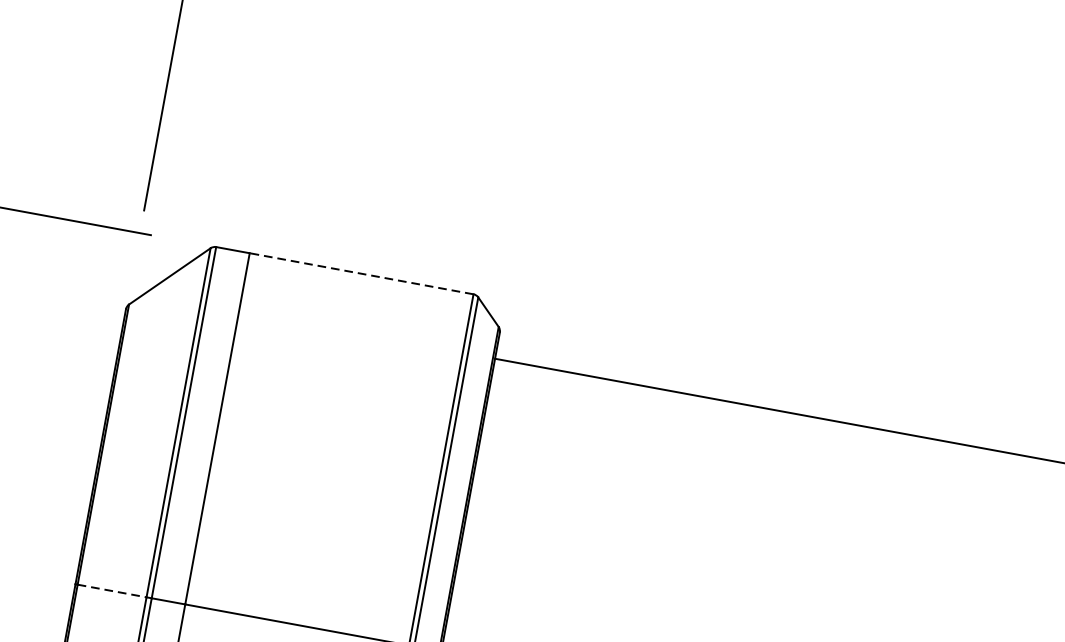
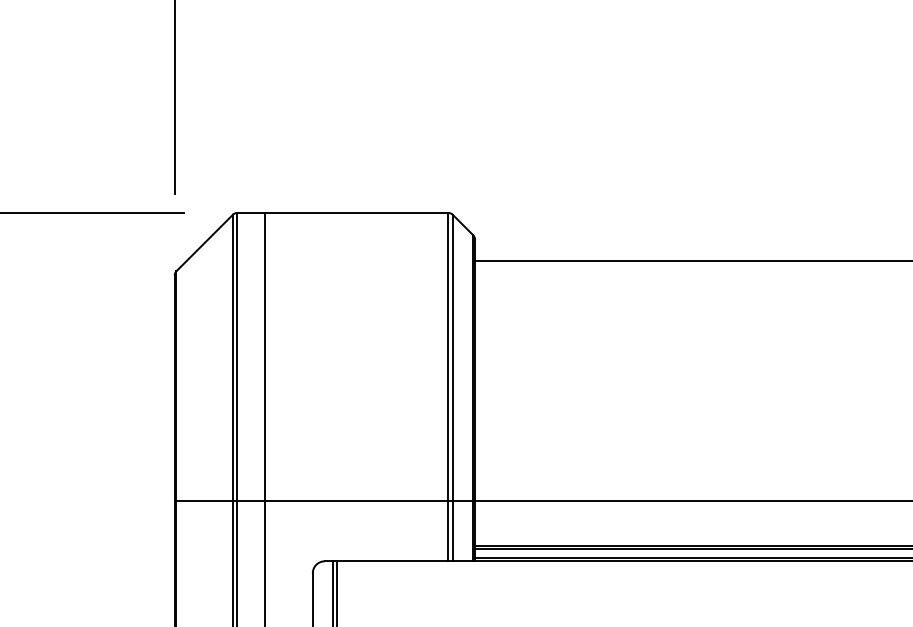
line: (361, 273) -> (356, 212), dashed -> solid
line: (113, 591) -> (205, 501), dashed -> solid

